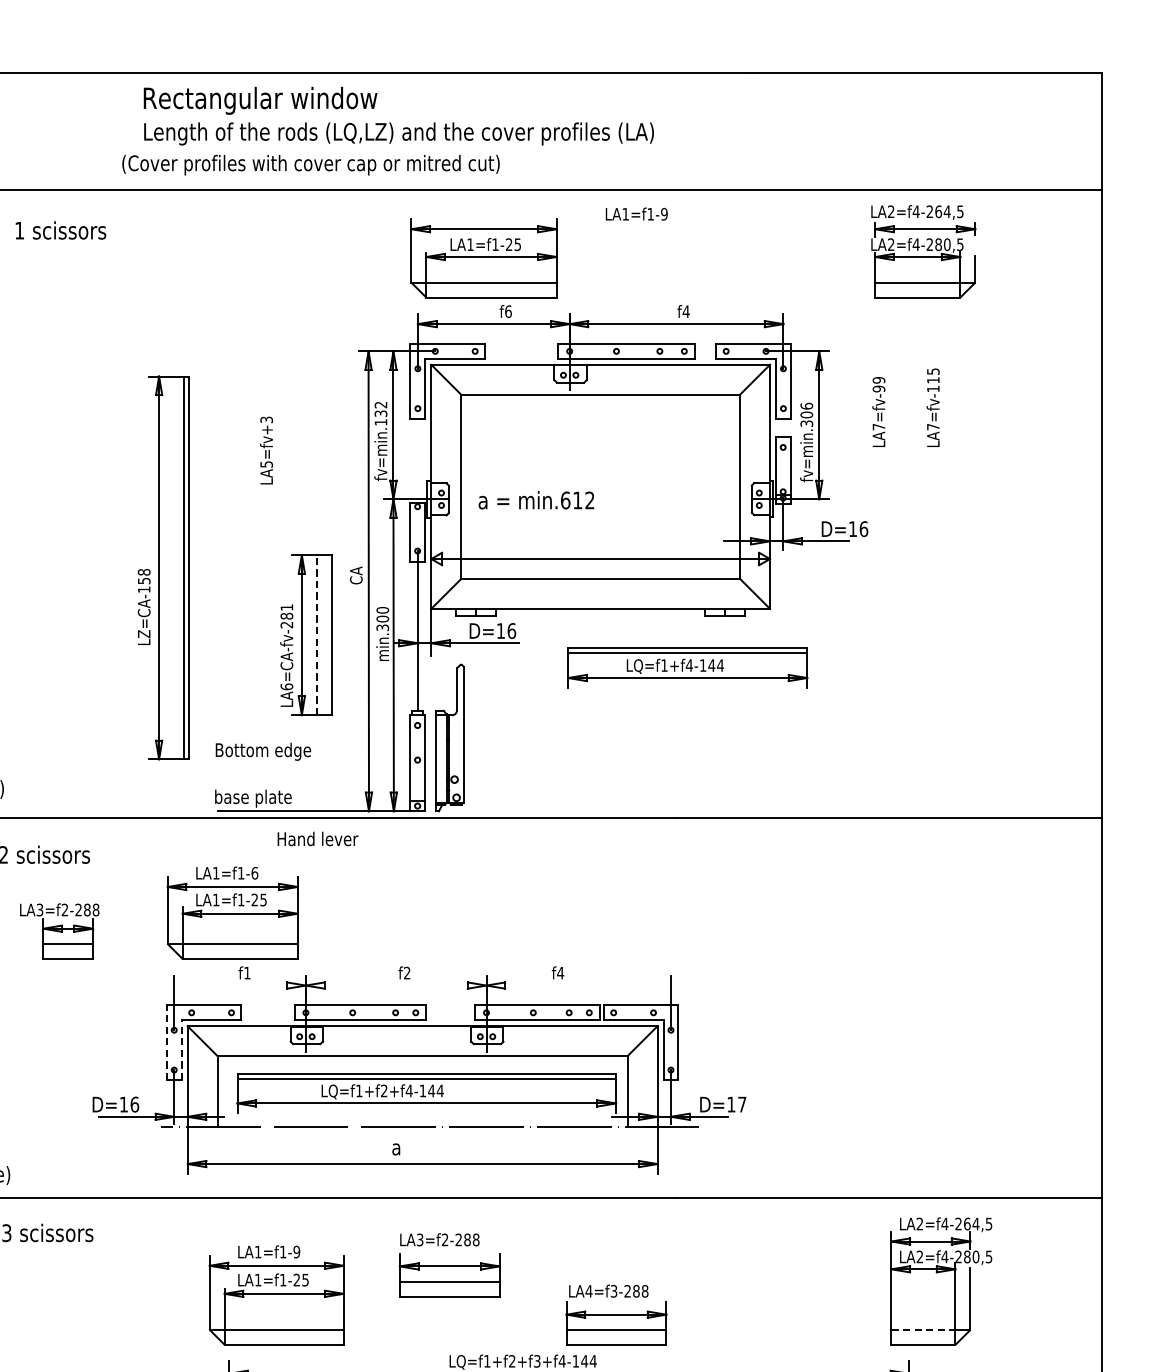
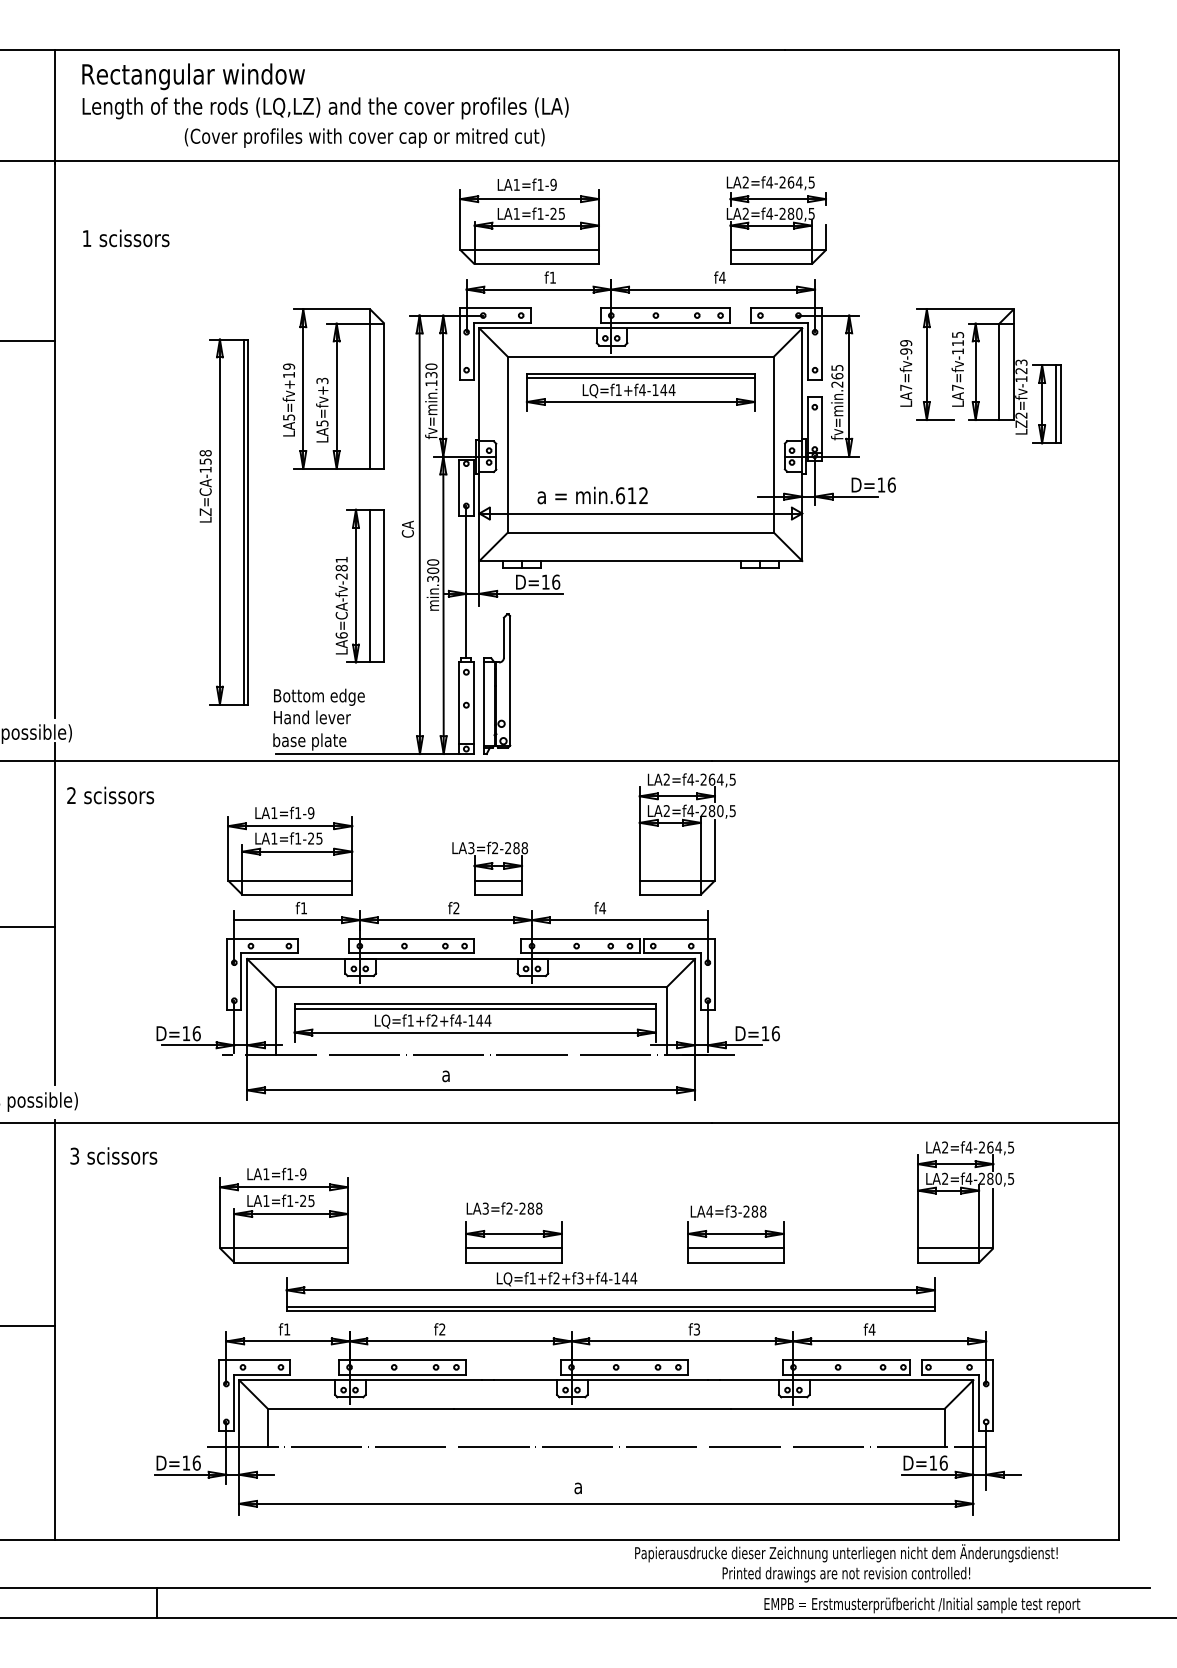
text: (398, 116) -> (325, 91), moved
text: (635, 213) -> (526, 184), moved
text: (61, 230) -> (126, 238), moved
part: (923, 251) -> (776, 220), moved
text: (507, 311) -> (552, 277), f6 -> f1
text: (381, 404) -> (431, 366), fv=min.132 -> fv=min.130
text: (806, 414) -> (837, 375), fv=min.306 -> fv=min.265
part: (965, 415) -> (988, 376), added
part: (278, 427) -> (333, 388), added
text: (536, 500) -> (592, 495), moved
text: (143, 607) -> (205, 486), moved
line: (317, 634) -> (370, 585), dashed -> solid
part: (687, 668) -> (640, 392), moved
text: (318, 839) -> (312, 717), moved
text: (255, 873) -> (311, 813), LA1=f1-6 -> LA1=f1-9
part: (648, 895) -> (686, 834), added
part: (59, 931) -> (489, 868), moved
line: (421, 985) -> (470, 920), added
line: (167, 1042) -> (227, 974), dashed -> solid
line: (181, 1049) -> (241, 981), dashed -> solid
text: (741, 1104) -> (775, 1033), D=17 -> D=16
part: (449, 1264) -> (513, 1232), moved
part: (276, 1295) -> (283, 1215), moved
part: (616, 1315) -> (735, 1234), moved
line: (923, 1329) -> (948, 1248), dashed -> solid

